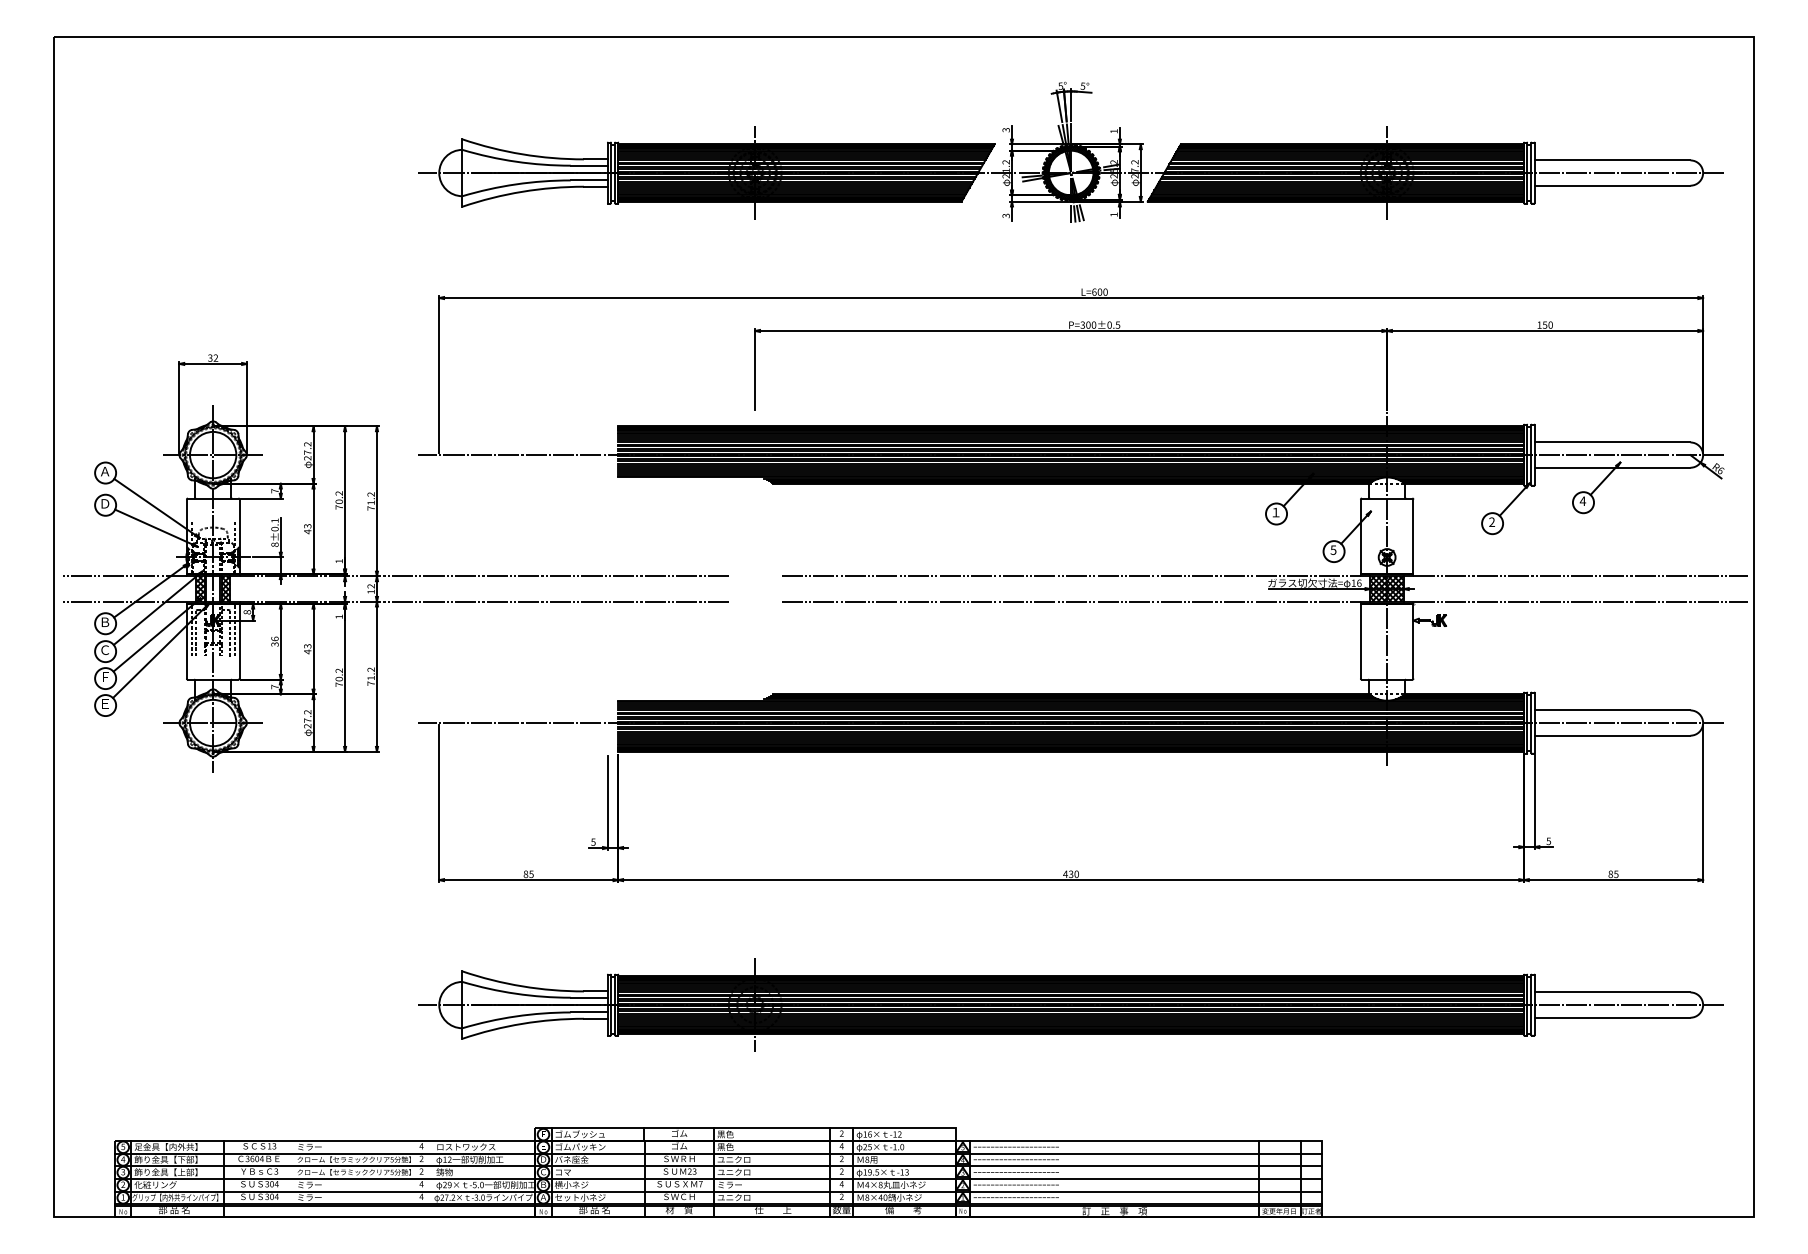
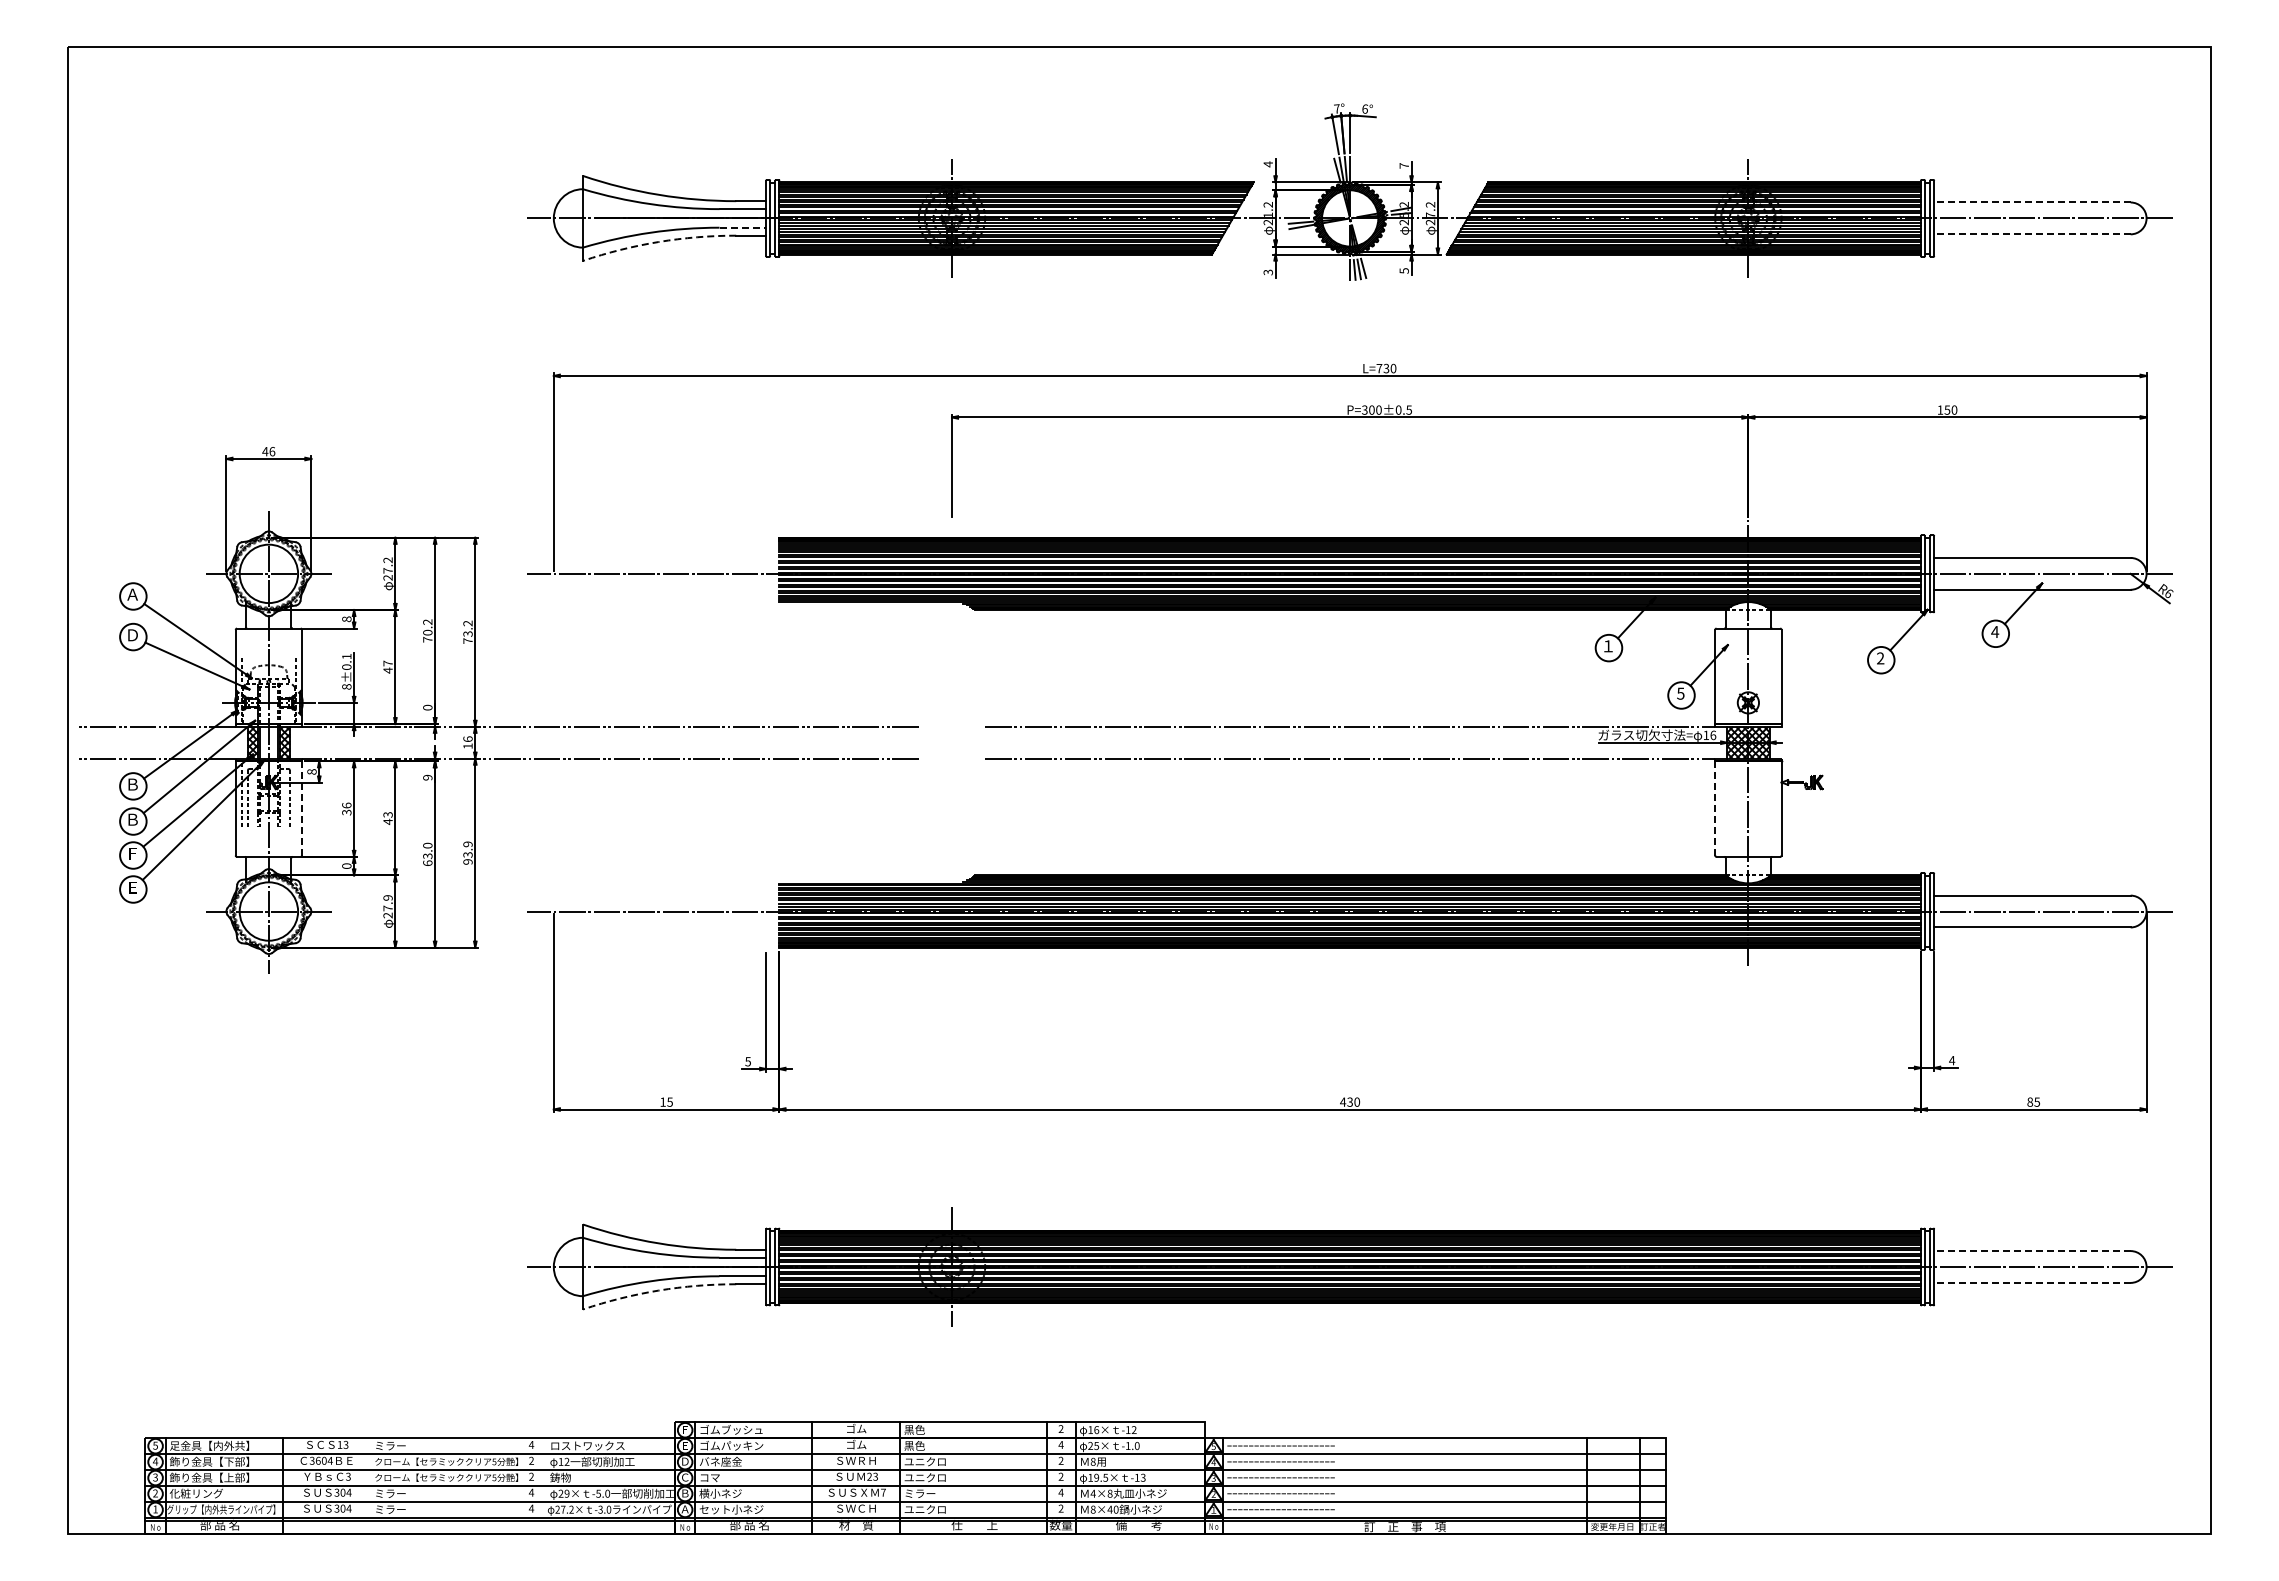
text: (1061, 85) -> (1337, 108), 5° -> 7°
text: (1082, 85) -> (1364, 108), 5° -> 6°
text: (1006, 130) -> (1268, 164), 3 -> 4
text: (1113, 131) -> (1403, 165), 1 -> 7
line: (1611, 160) -> (2031, 202), solid -> dashed
line: (589, 180) -> (743, 227), solid -> dashed
line: (1611, 185) -> (2031, 234), solid -> dashed
arc: (522, 192) -> (658, 242), solid -> dashed
text: (1113, 214) -> (1403, 270), 1 -> 5
text: (1096, 292) -> (1382, 368), L=600 -> L=730
text: (212, 358) -> (268, 451), 32 -> 46
text: (274, 491) -> (346, 619), 7 -> 8
text: (370, 502) -> (467, 633), 71.2 -> 73.2
text: (307, 526) -> (387, 663), 43 -> 47
text: (339, 561) -> (427, 707), 1 -> 0
line: (1580, 576) -> (1991, 726), removed
text: (370, 586) -> (467, 739), 12 -> 16
line: (1580, 601) -> (1991, 758), removed
text: (339, 616) -> (427, 777), 1 -> 9
line: (235, 629) -> (296, 793), removed
line: (239, 641) -> (302, 808), solid -> dashed
line: (1361, 641) -> (1715, 808), solid -> dashed
text: (104, 650) -> (132, 819), Ｃ -> Ｂ
text: (370, 676) -> (467, 852), 71.2 -> 93.9
text: (339, 677) -> (427, 854), 70.2 -> 63.0
text: (274, 686) -> (346, 865), 7 -> 0
text: (308, 711) -> (388, 897), 27.2 -> 27.9
text: (1549, 841) -> (1952, 1060), 5 -> 4
text: (525, 873) -> (662, 1101), 85 -> 15
line: (1611, 992) -> (2031, 1251), solid -> dashed
line: (1611, 1017) -> (2031, 1282), solid -> dashed
arc: (522, 1023) -> (658, 1290), solid -> dashed

